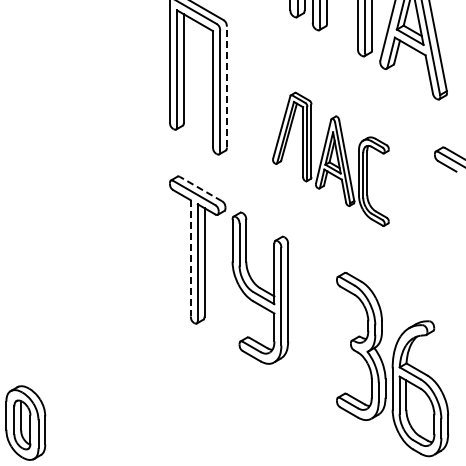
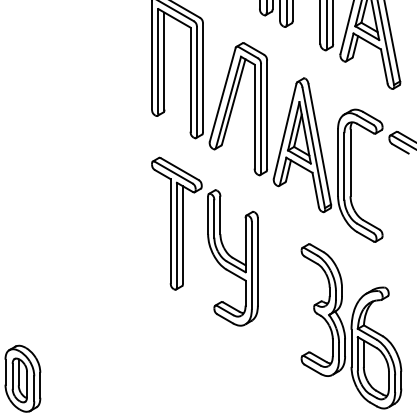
line: (226, 86) -> (202, 77), dashed -> solid
part: (330, 159) -> (295, 142), size x1.67
line: (200, 188) -> (179, 168), dashed -> solid
line: (190, 258) -> (170, 231), dashed -> solid

